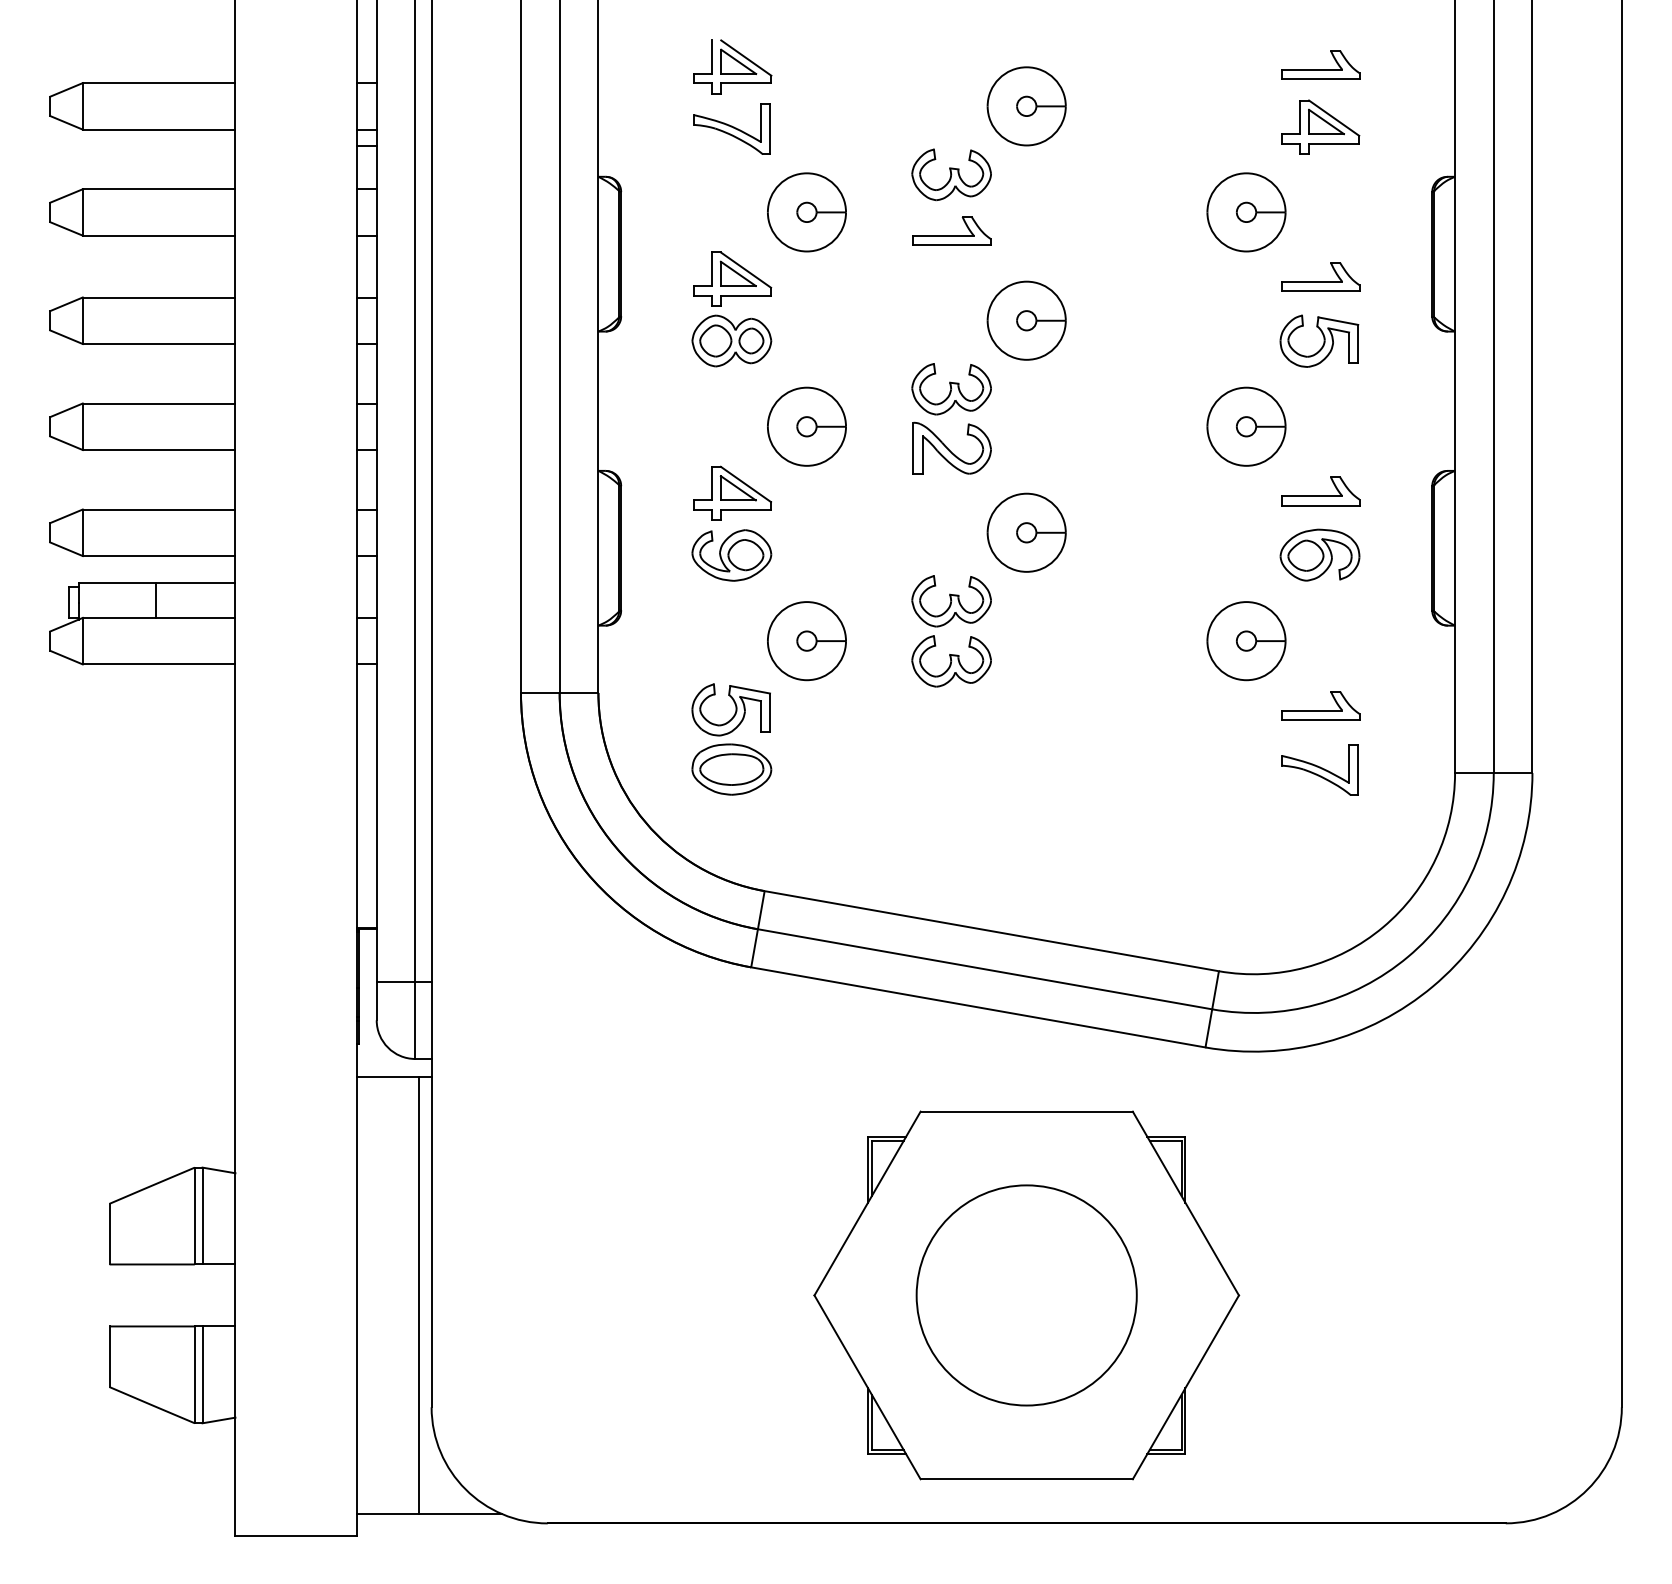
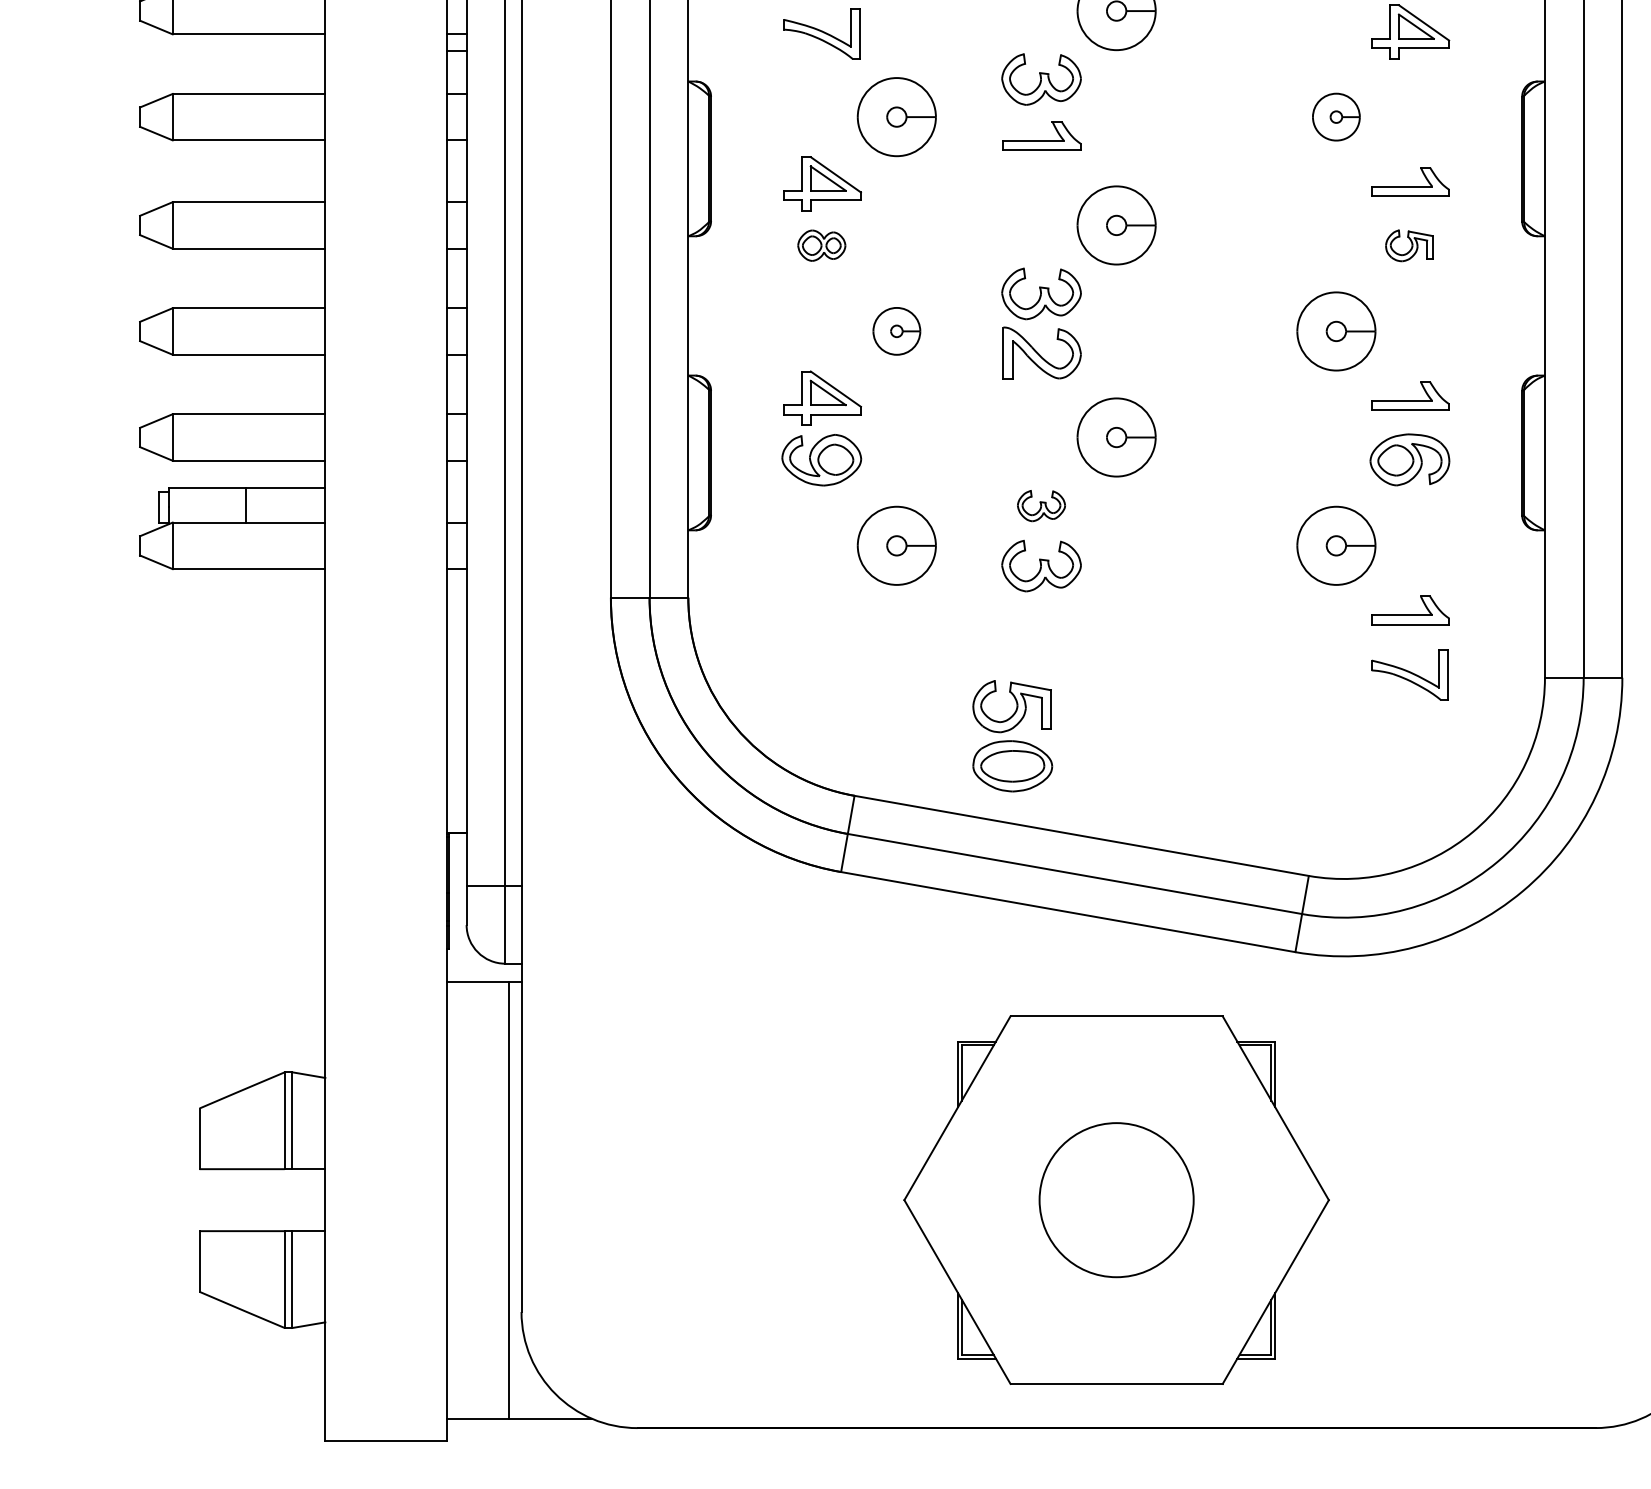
part: (1246, 212) -> (1336, 117), size x0.6
part: (731, 340) -> (821, 245), size x0.6
part: (1319, 340) -> (1409, 245), size x0.6
part: (806, 426) -> (896, 331), size x0.6
part: (951, 601) -> (1041, 506), size x0.6
part: (731, 739) -> (1012, 736), moved
circle: (1026, 1295) -> (1116, 1200), size x0.7

